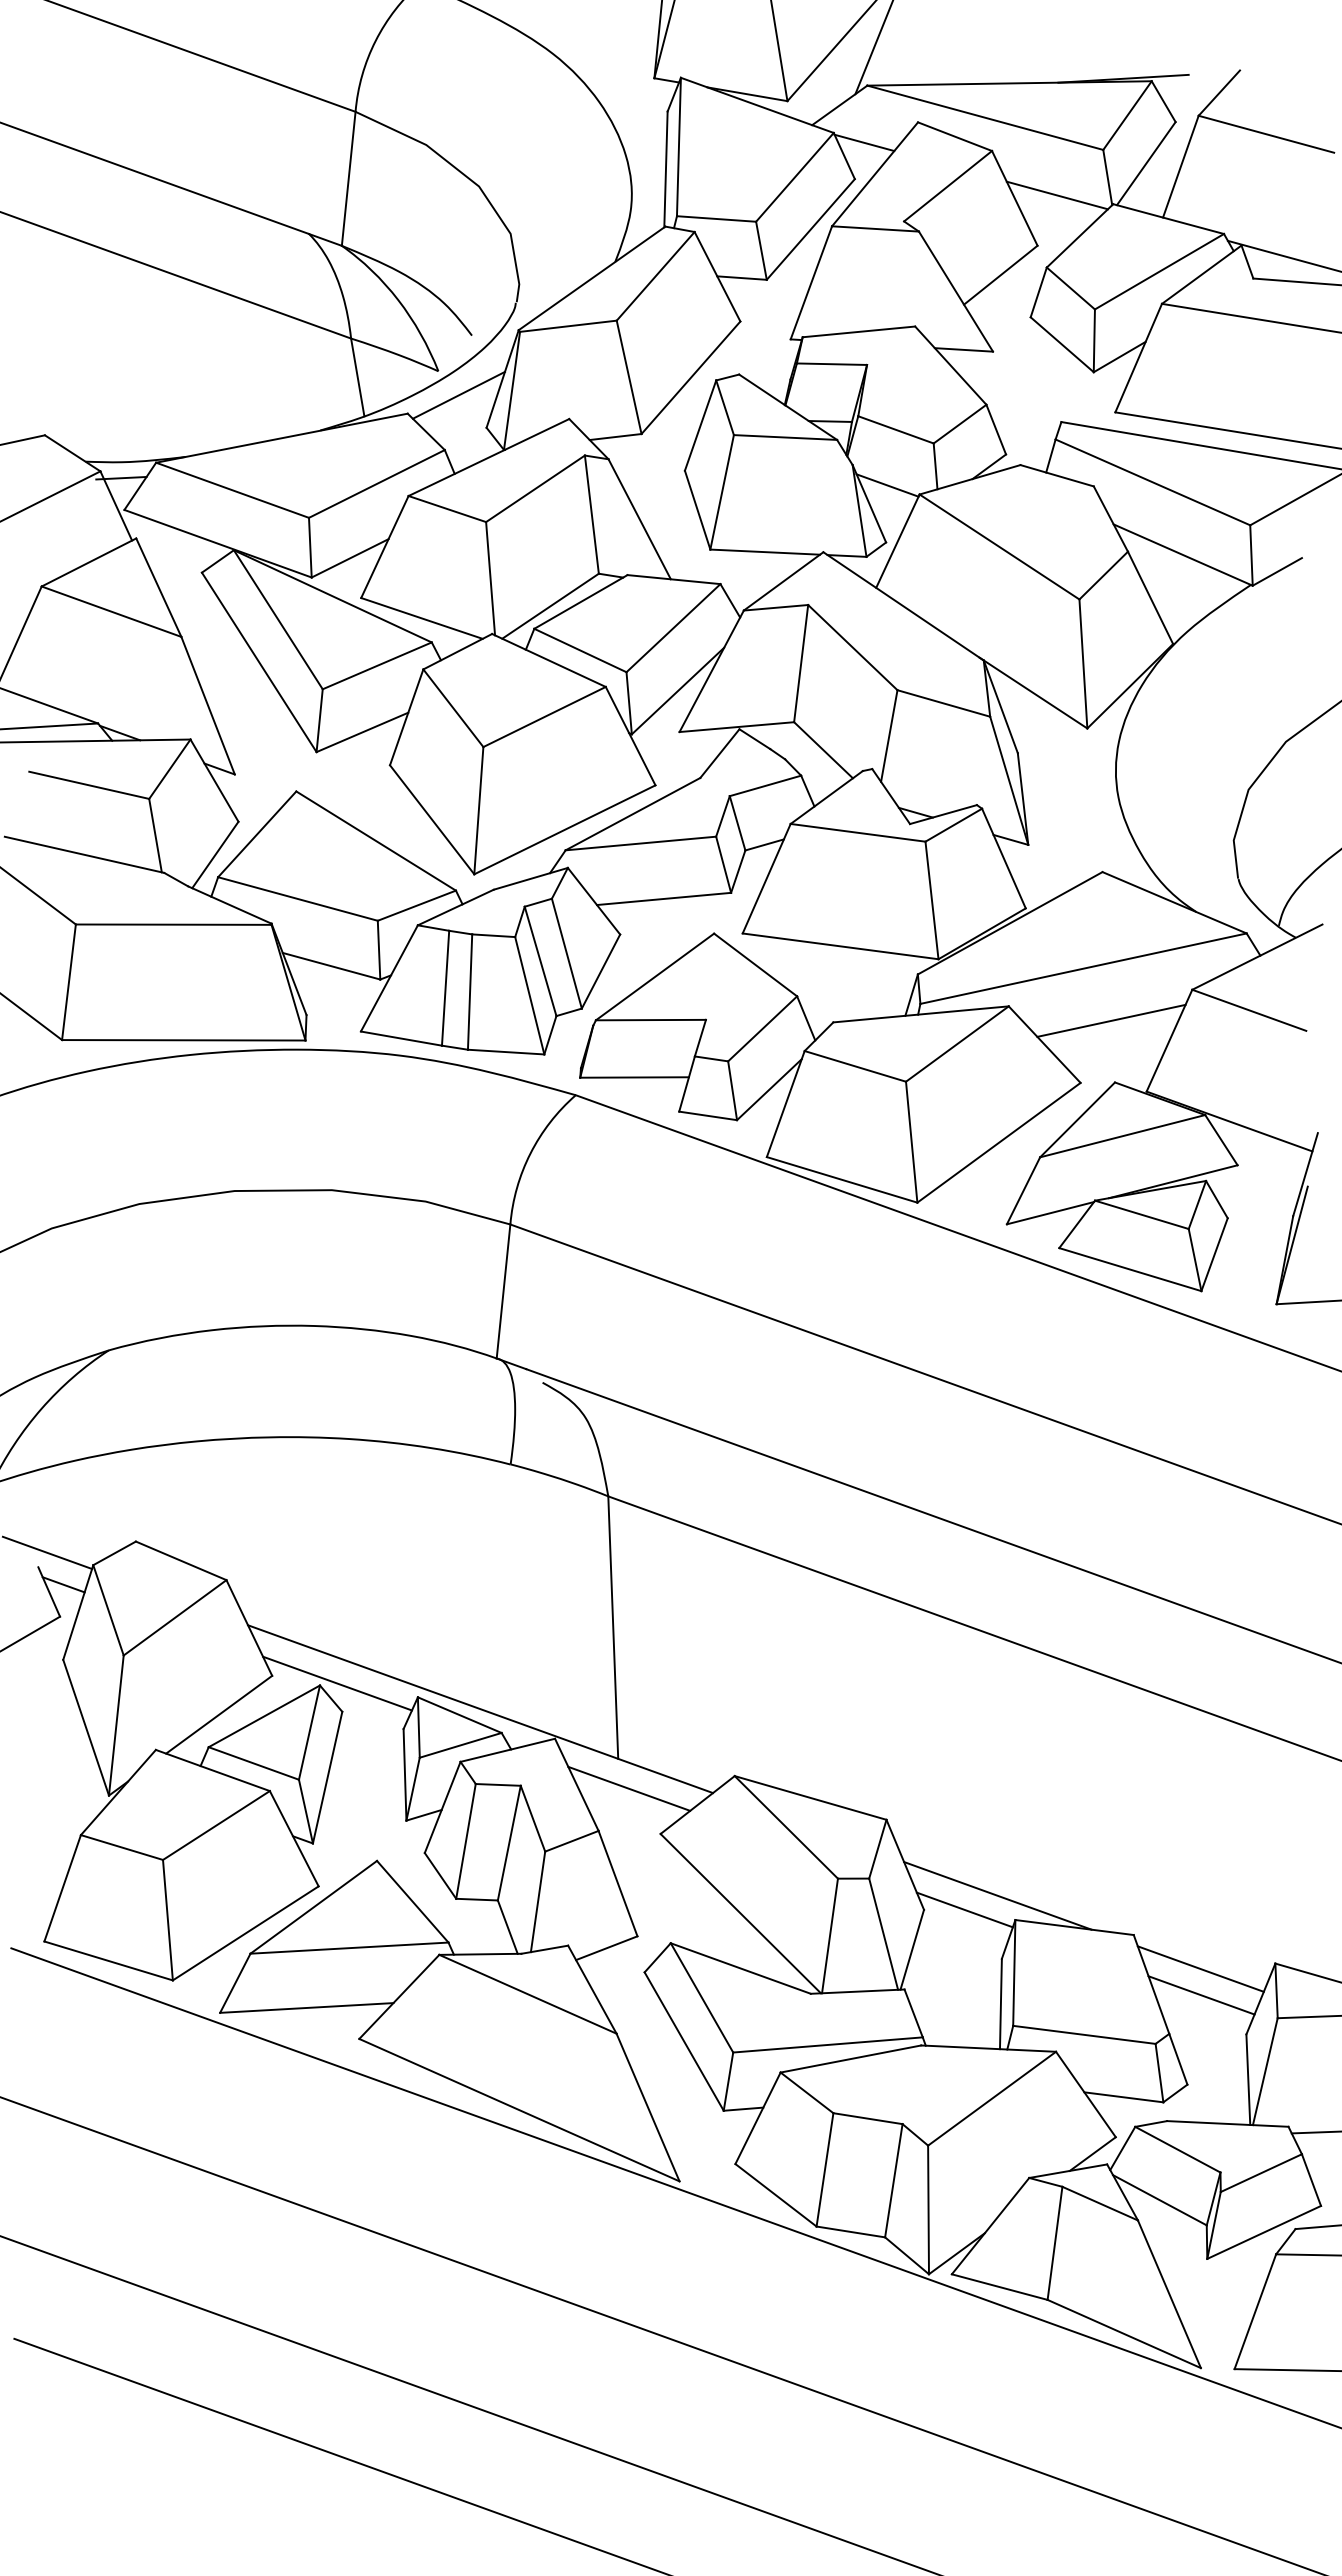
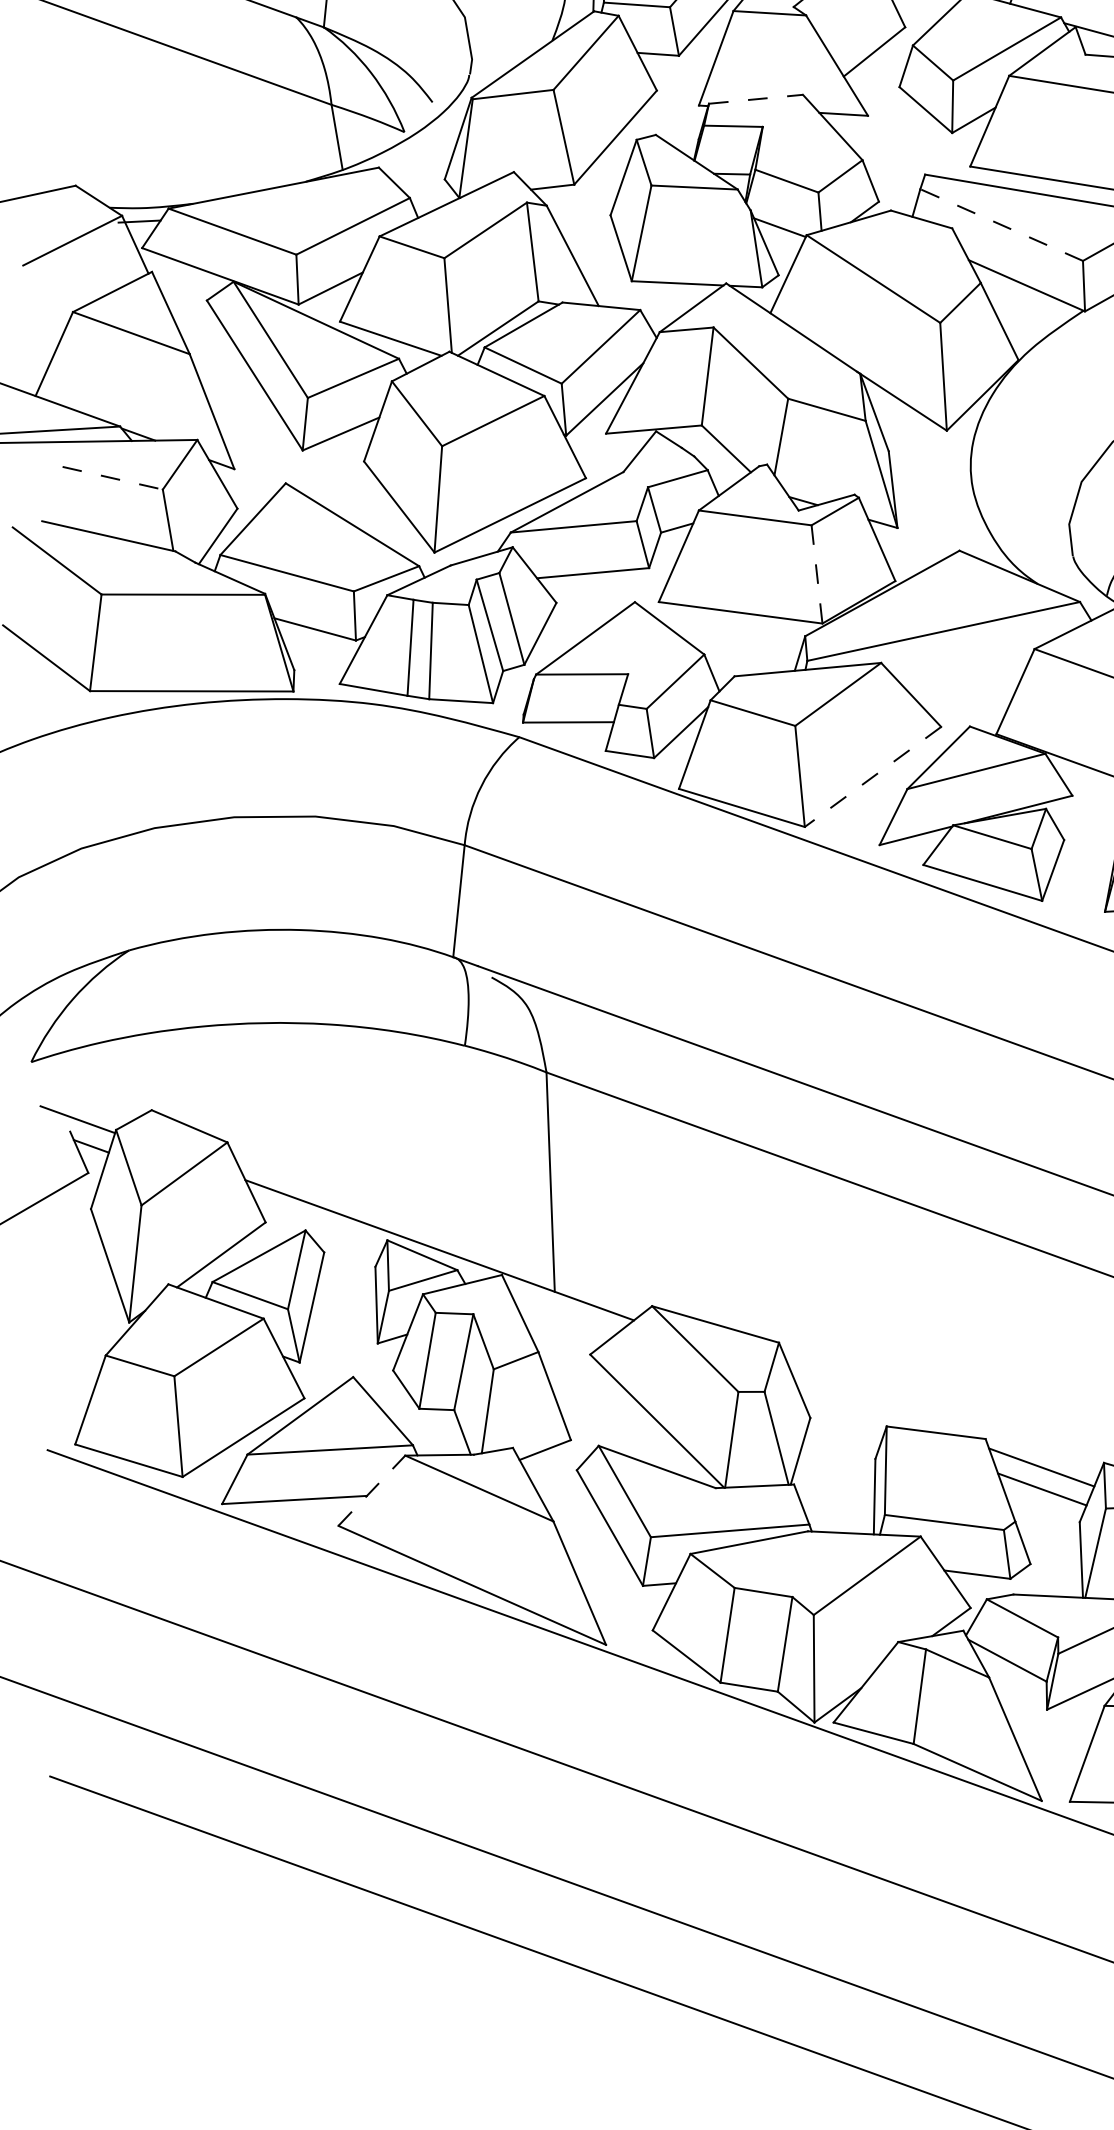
line: (859, 331) -> (756, 98), solid -> dashed
line: (458, 394) -> (421, 151), removed
line: (1152, 482) -> (1001, 225), solid -> dashed
line: (89, 785) -> (112, 478), solid -> dashed
line: (932, 900) -> (817, 574), solid -> dashed
line: (1111, 1020) -> (967, 674), removed
line: (998, 1143) -> (872, 777), solid -> dashed
line: (337, 1683) -> (320, 1228), removed
line: (629, 1788) -> (564, 1316), removed
line: (997, 1895) -> (871, 1405), removed
line: (964, 1909) -> (844, 1417), removed
line: (399, 1996) -> (372, 1490), solid -> dashed

